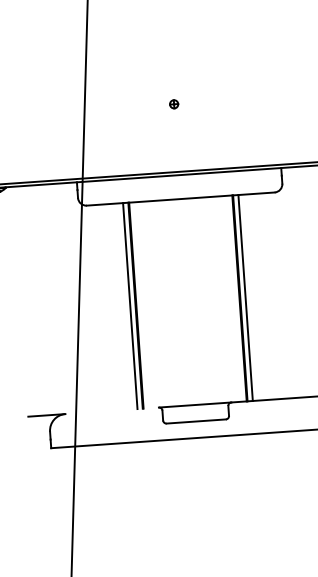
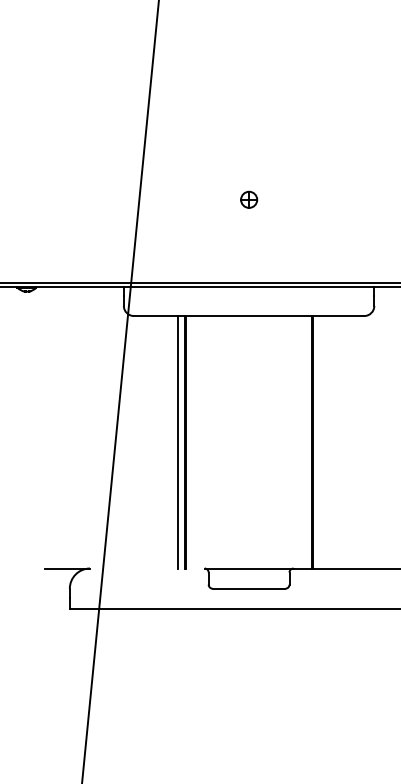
part: (173, 104) -> (248, 199), size x1.6
line: (245, 298) -> (319, 442), removed

